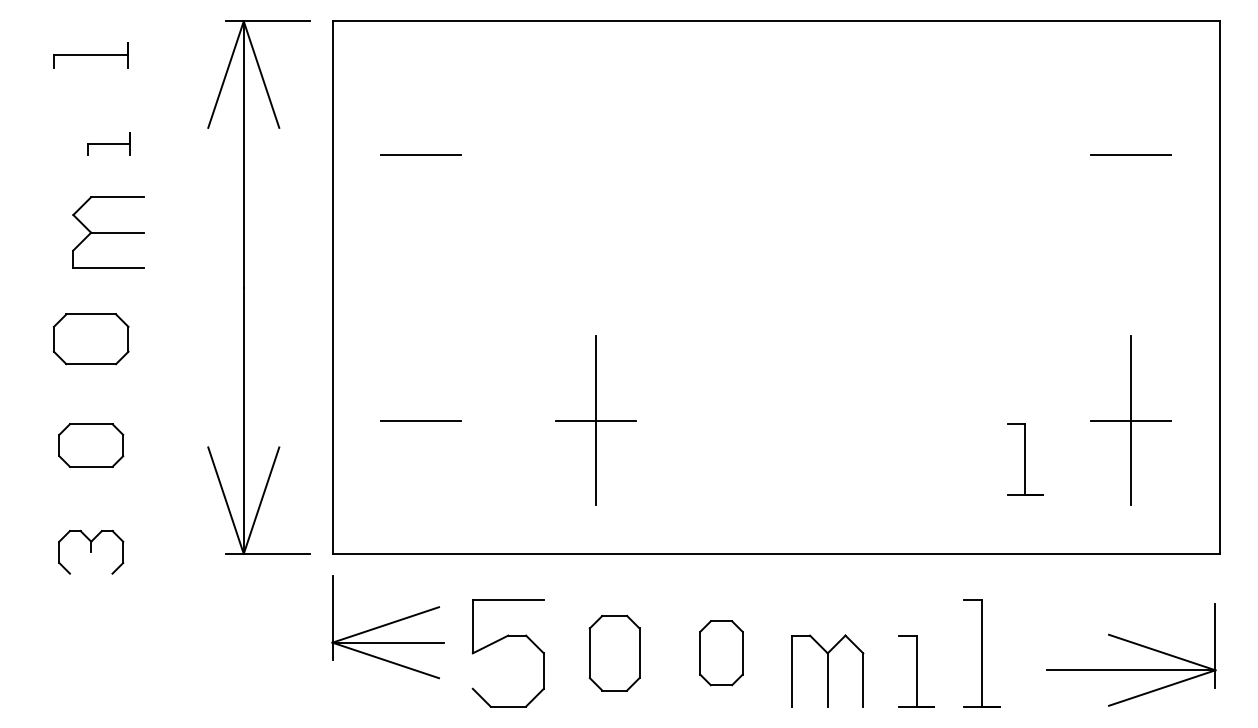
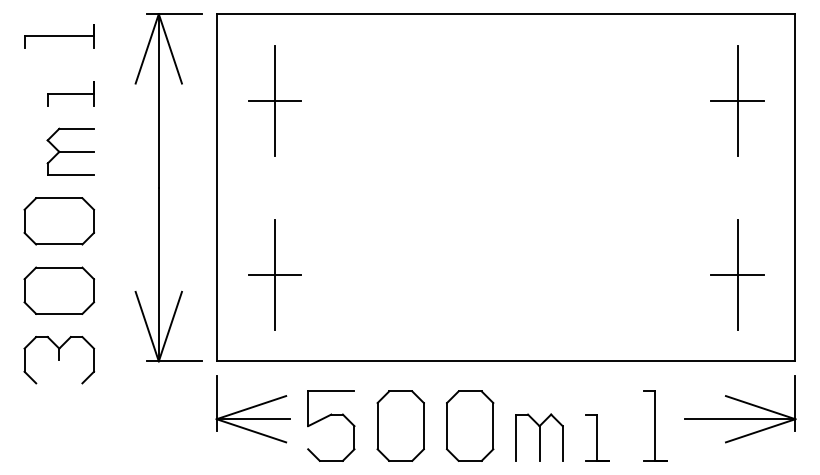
part: (91, 55) -> (59, 36), size x1.43
part: (108, 143) -> (70, 93), size x1.67
line: (421, 153) -> (274, 100), added
line: (1131, 153) -> (737, 100), added
part: (91, 339) -> (59, 221), size x1.43
line: (421, 420) -> (274, 274), added
part: (596, 420) -> (388, 274), removed
part: (91, 445) -> (59, 290), size x1.67
part: (1025, 459) -> (668, 299), removed
part: (91, 552) -> (59, 360), size x1.67
part: (1132, 644) -> (741, 402), moved
part: (614, 652) -> (400, 425), size x1.43
part: (721, 652) -> (470, 425), size x1.67
part: (982, 652) -> (655, 425), moved

